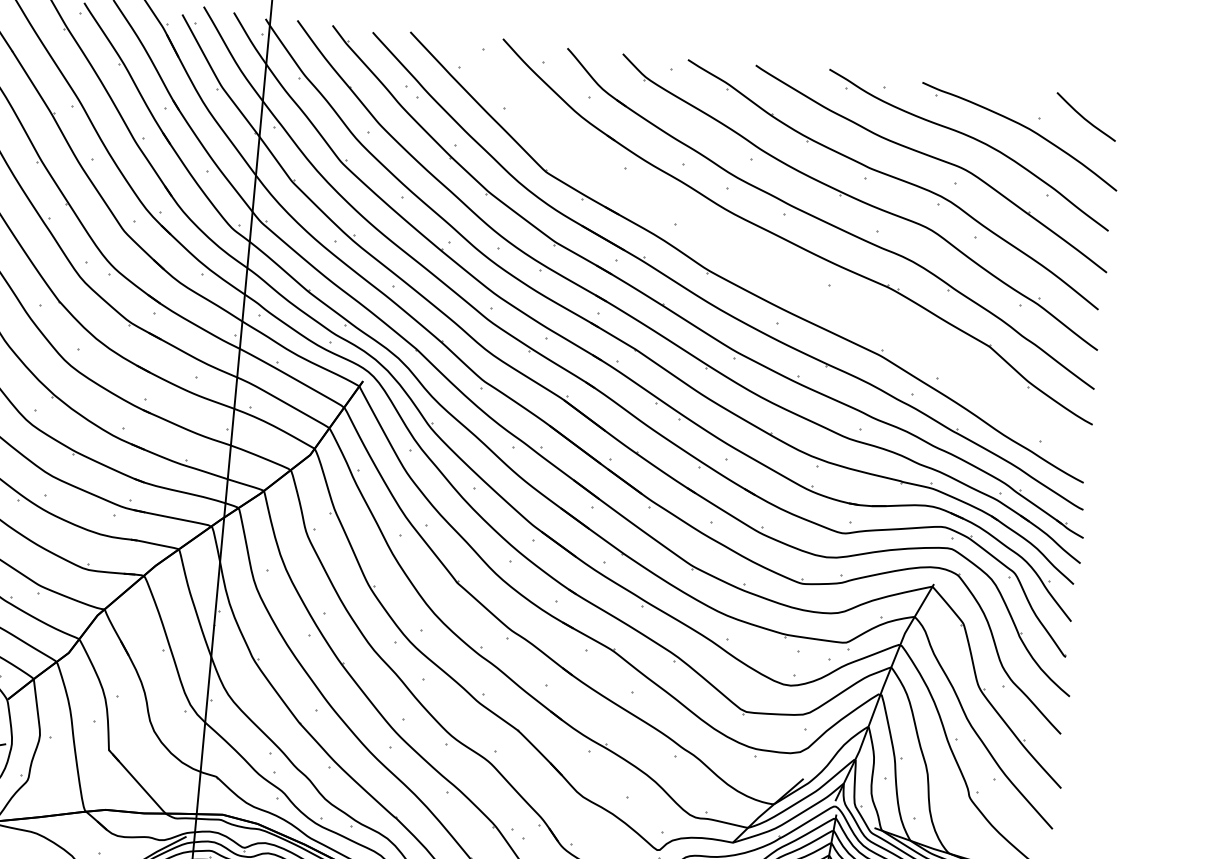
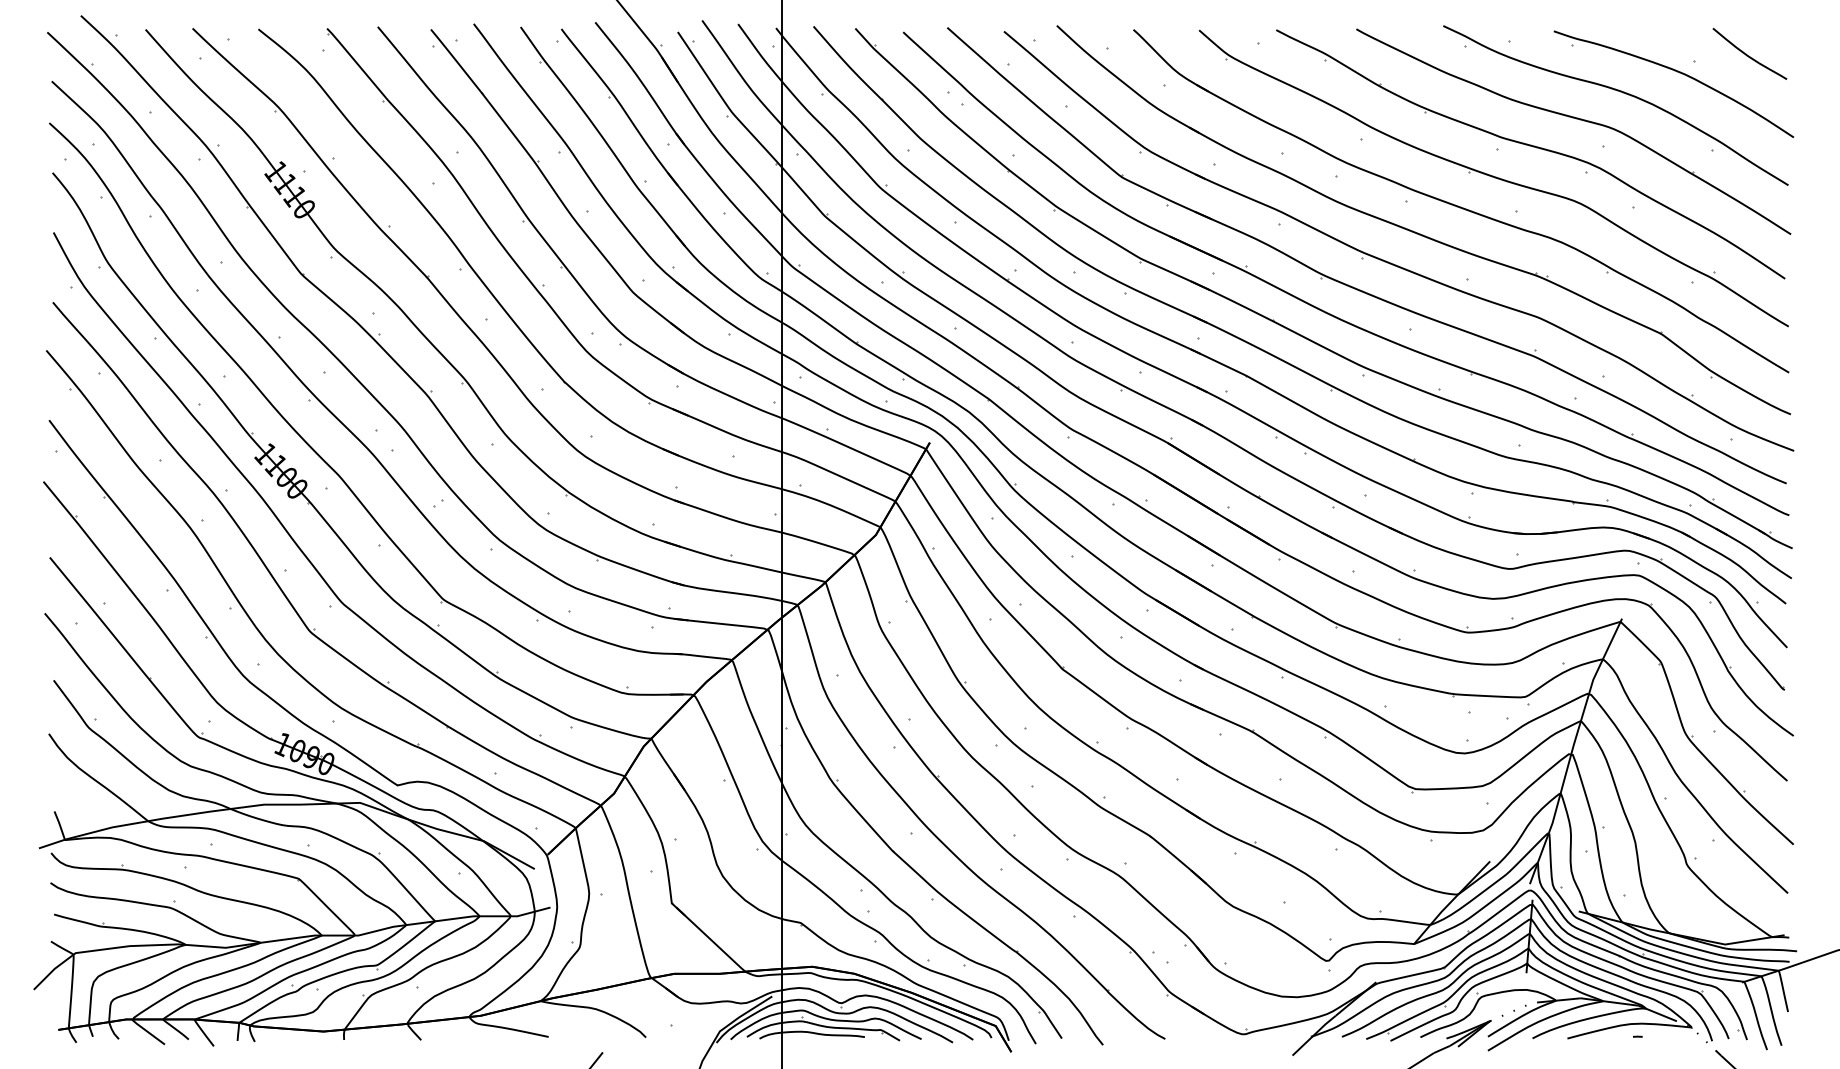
part: (767, 265) -> (1391, 262), added

